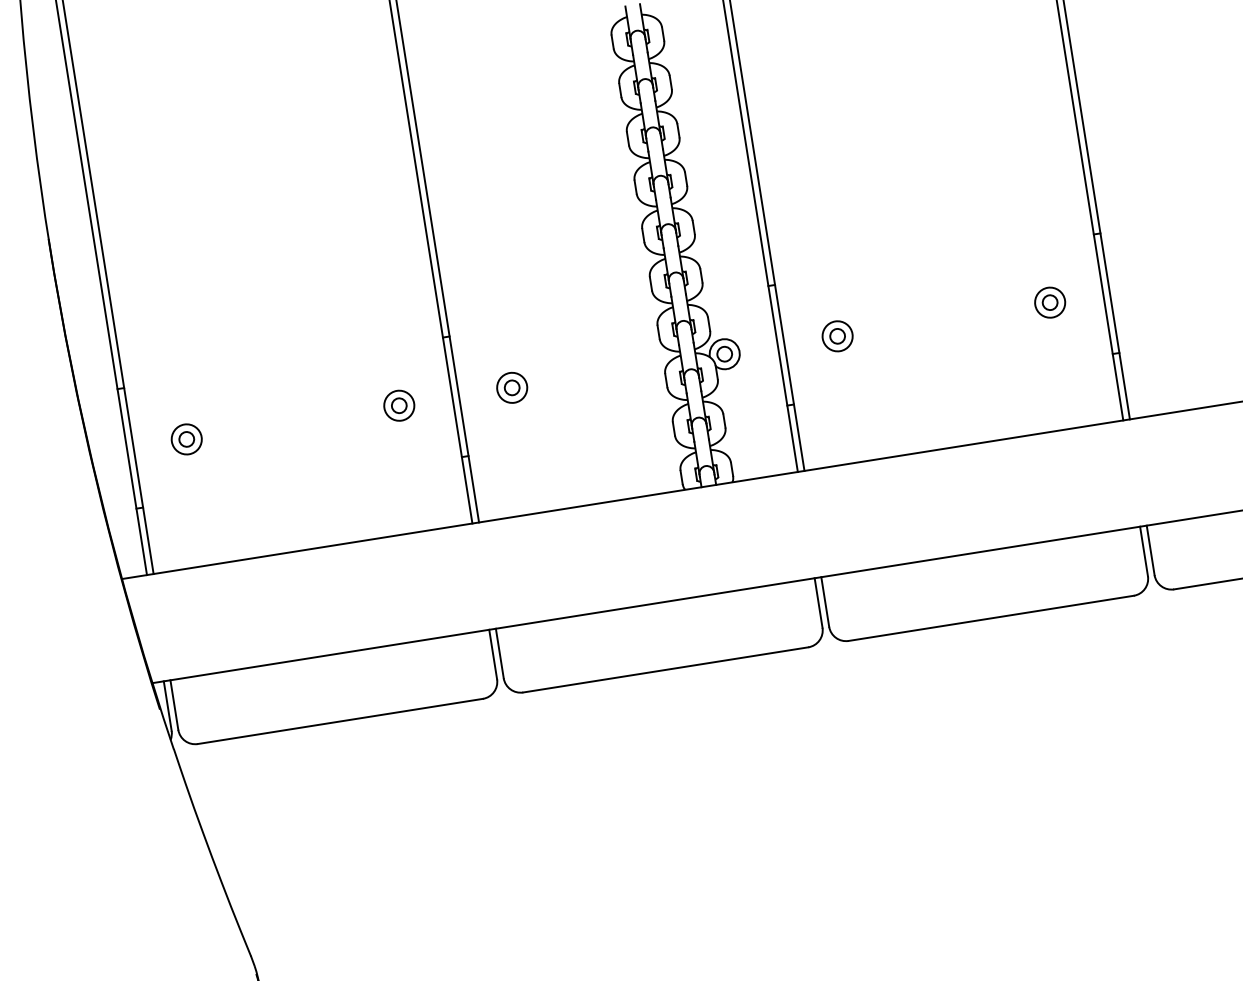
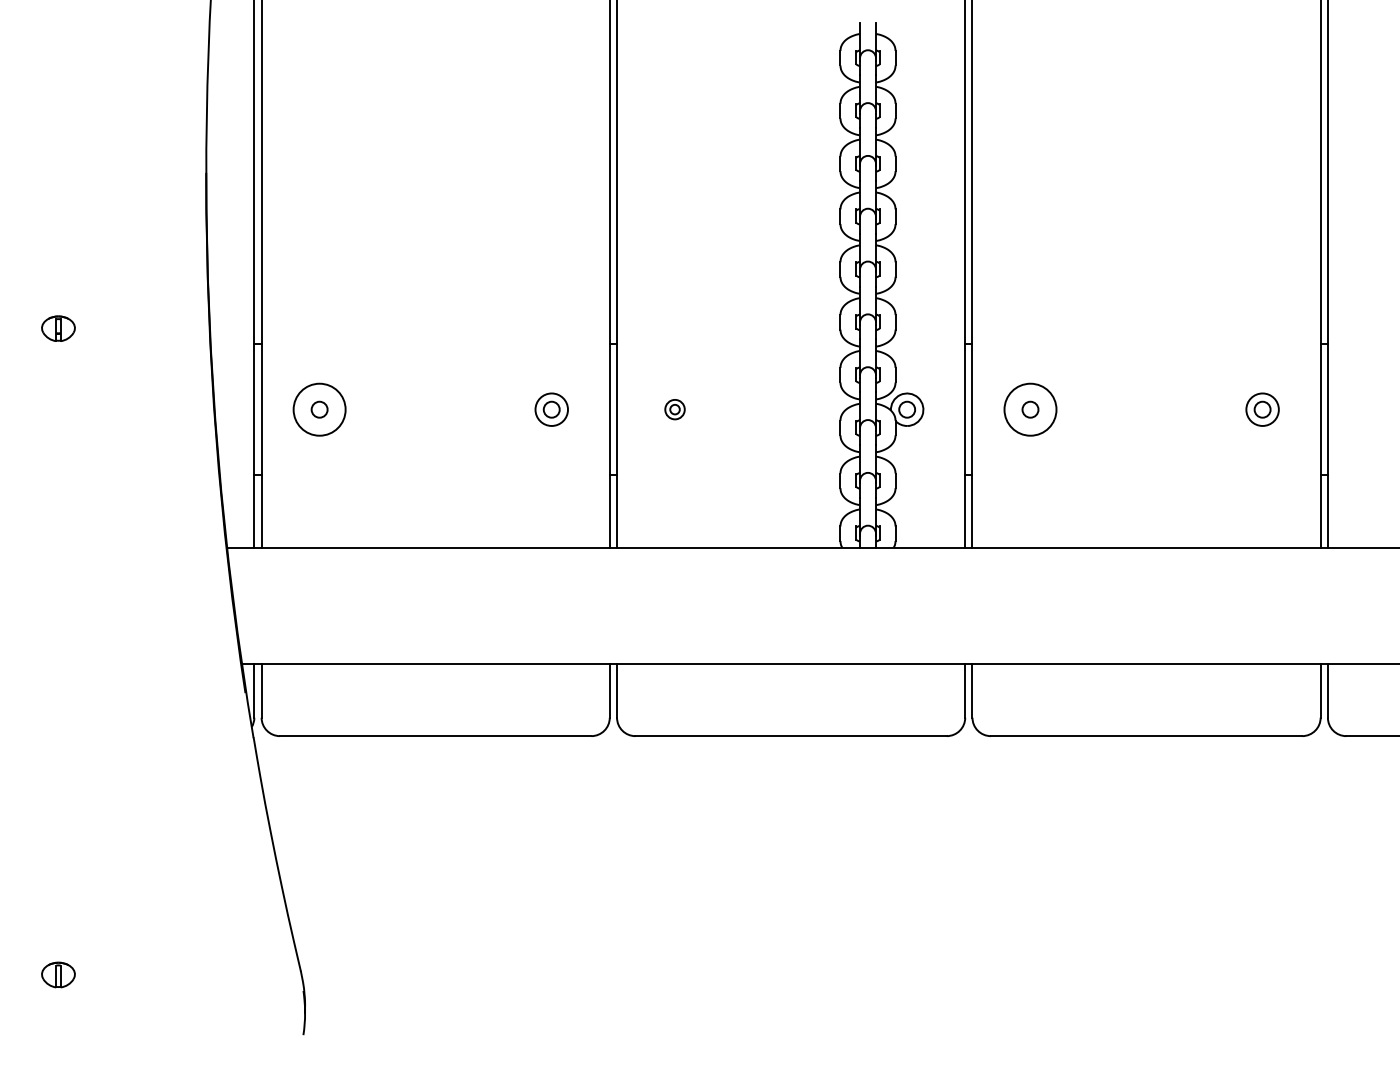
circle: (837, 336) -> (1030, 409), size x1.6
part: (511, 387) -> (674, 409), size x0.6
circle: (186, 439) -> (319, 409), size x1.6

